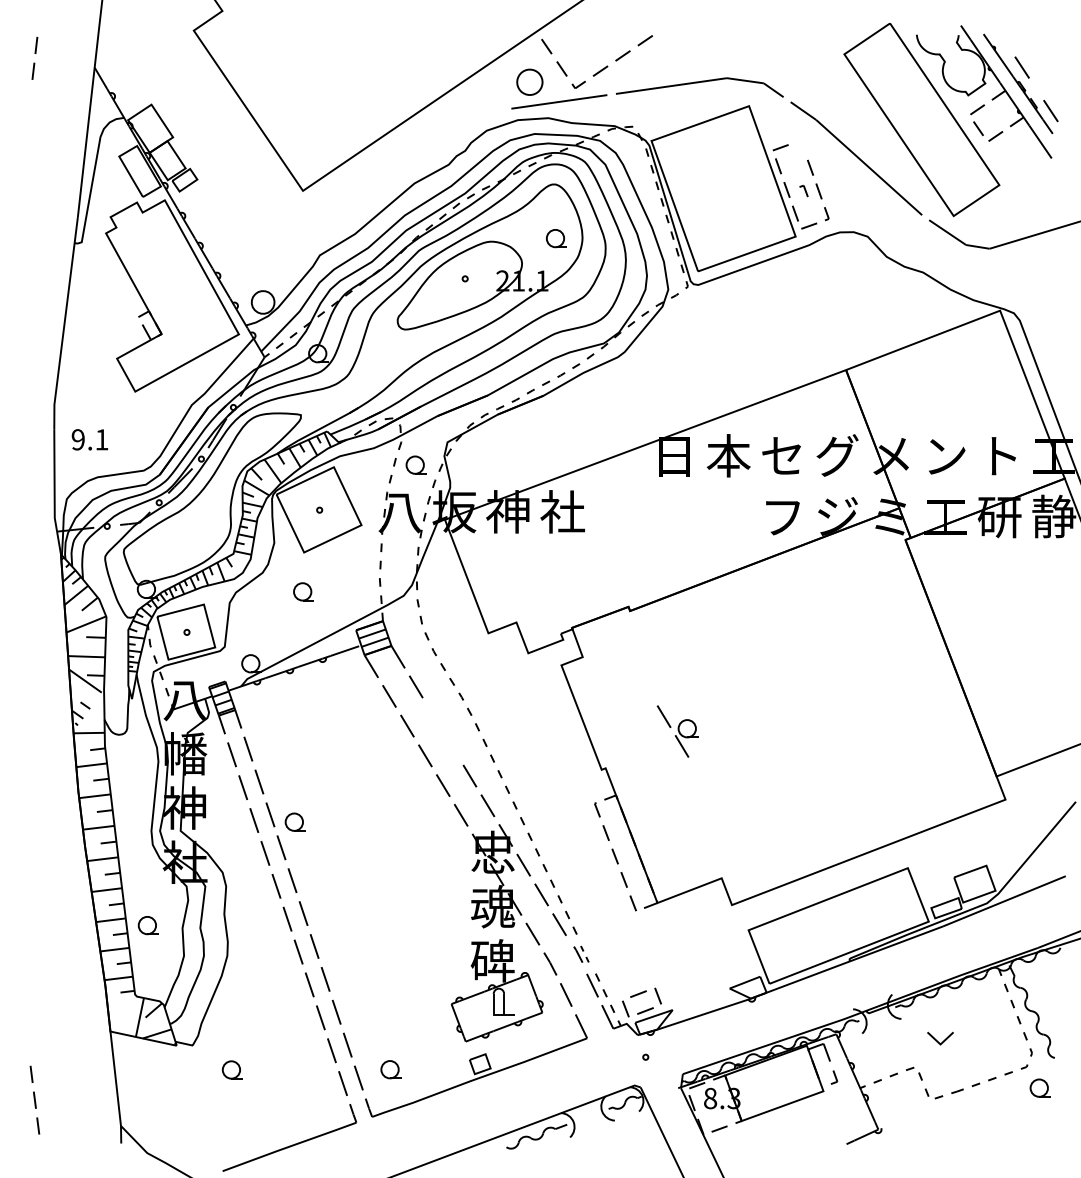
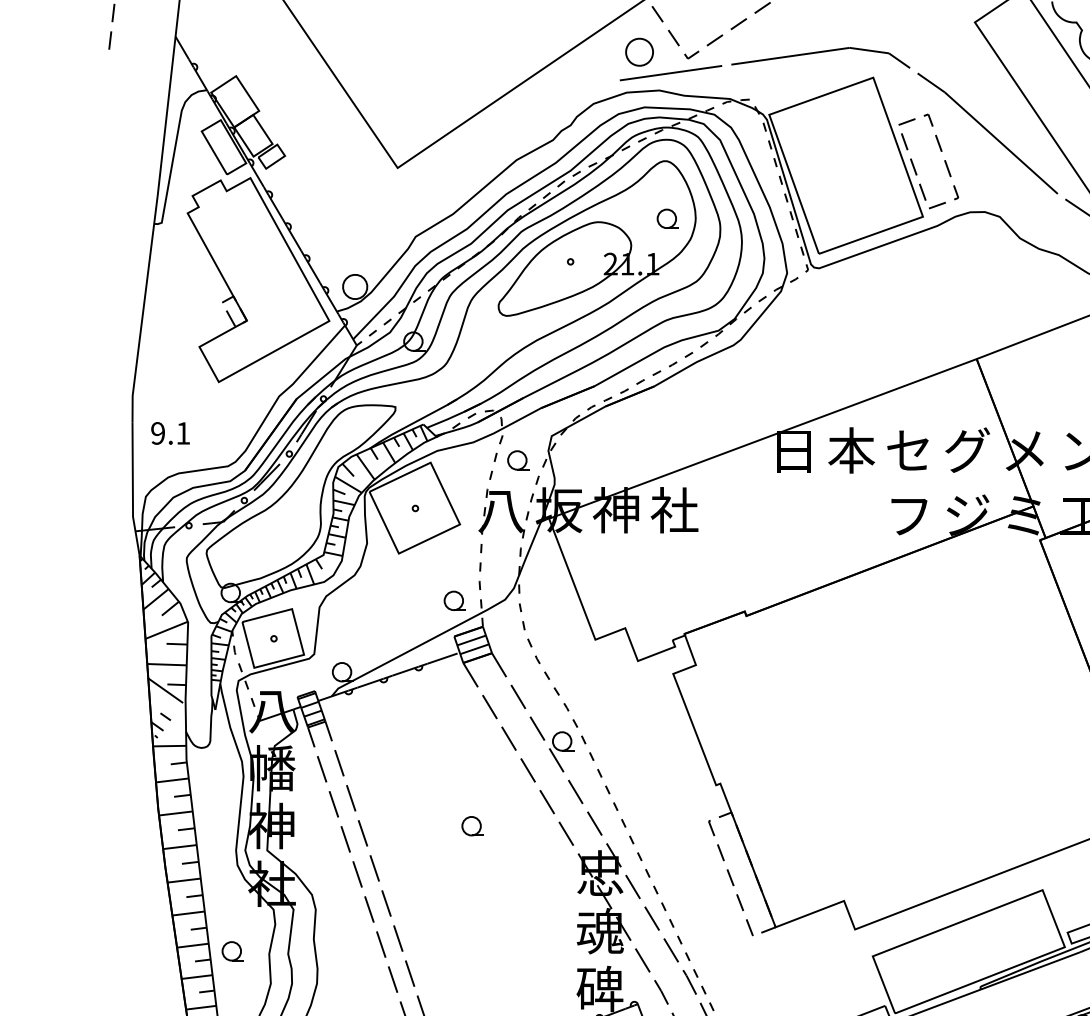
part: (803, 190) -> (928, 119), moved
part: (303, 591) -> (454, 600), moved
part: (677, 731) -> (551, 744), moved
part: (294, 821) -> (471, 825), moved
part: (581, 954) -> (694, 982), size x1.43

